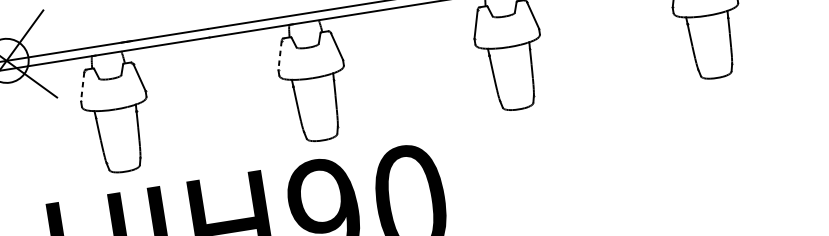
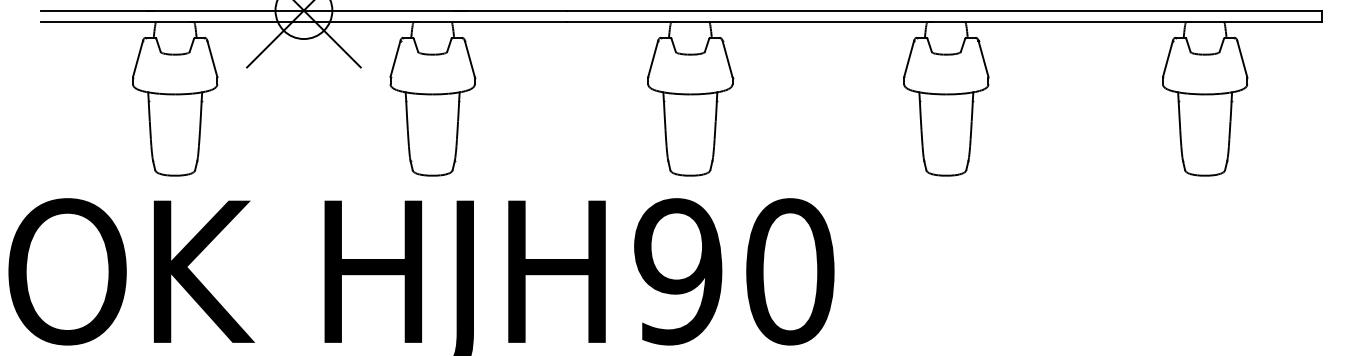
line: (280, 55) -> (653, 58), dashed -> solid
line: (82, 86) -> (395, 58), dashed -> solid

